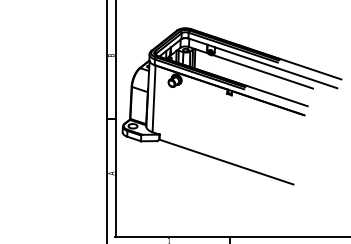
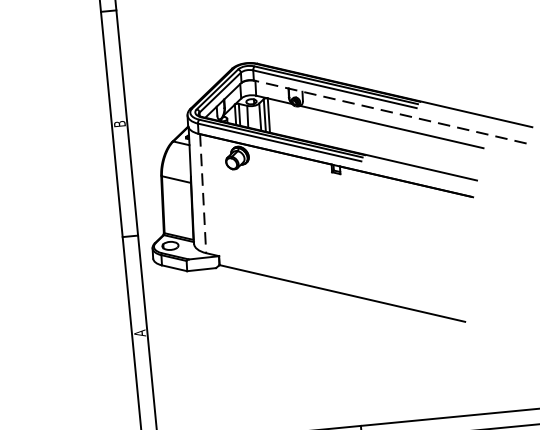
line: (262, 63) -> (389, 112), solid -> dashed
line: (154, 99) -> (203, 194), solid -> dashed

